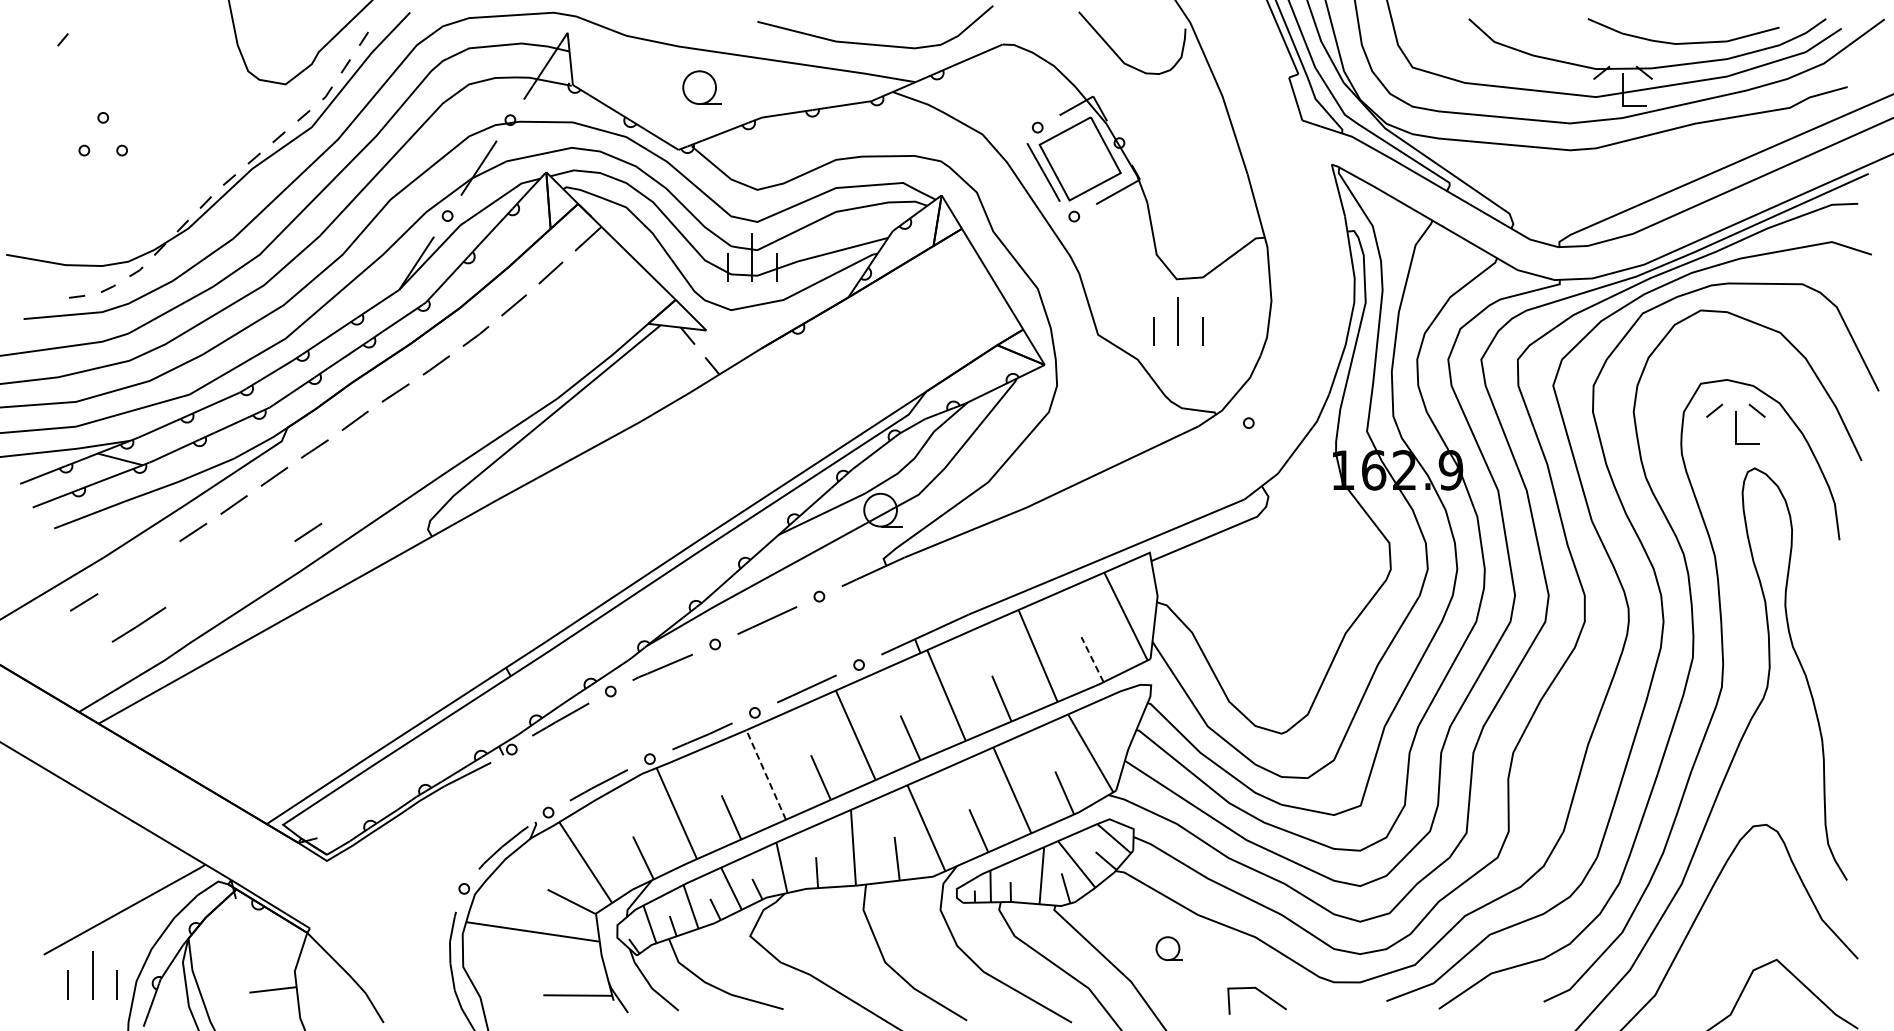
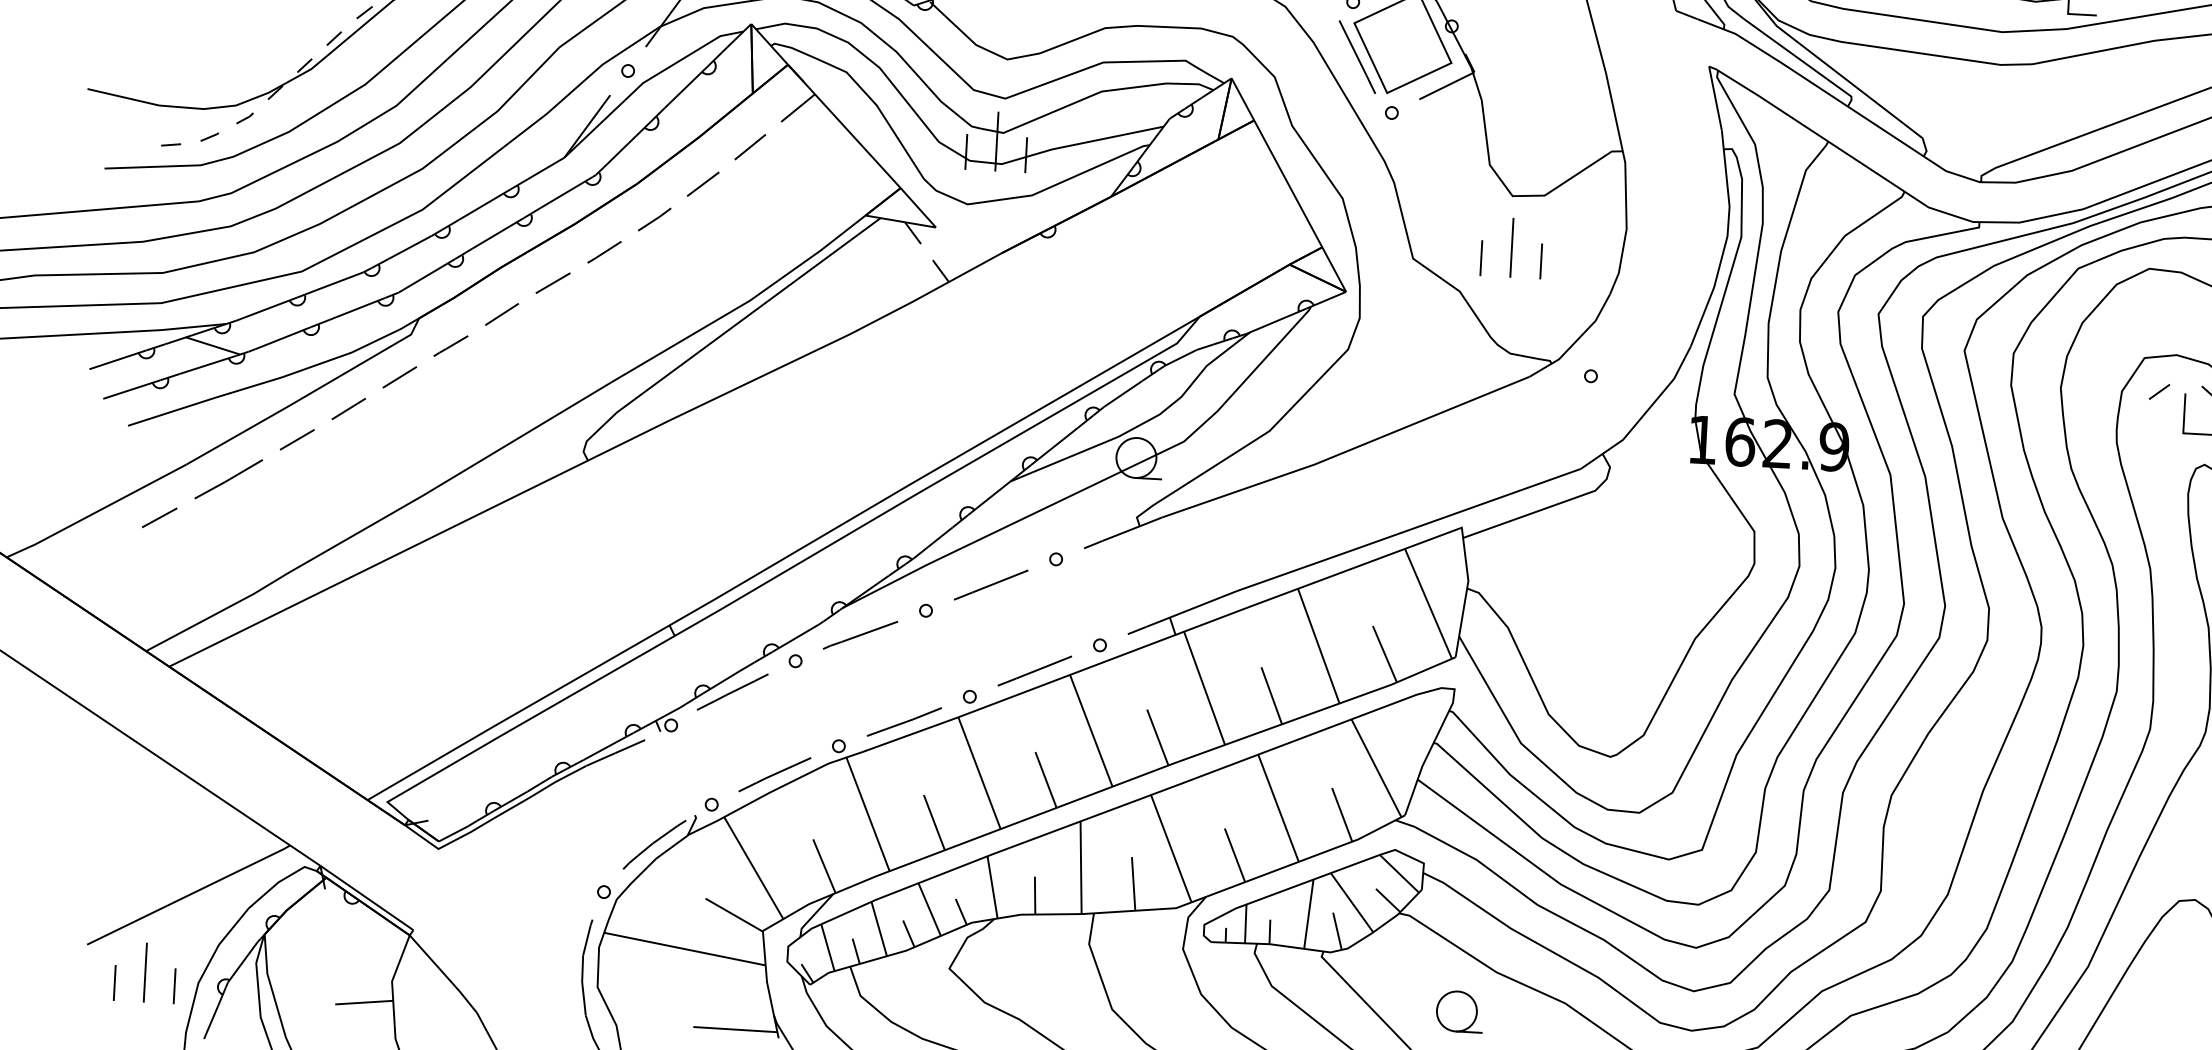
line: (308, 531) -> (437, 446), removed
line: (138, 624) -> (228, 478), moved
line: (1092, 659) -> (1384, 654), dashed -> solid
line: (766, 775) -> (979, 773), dashed -> solid
part: (1169, 948) -> (1459, 1011), size x1.43

